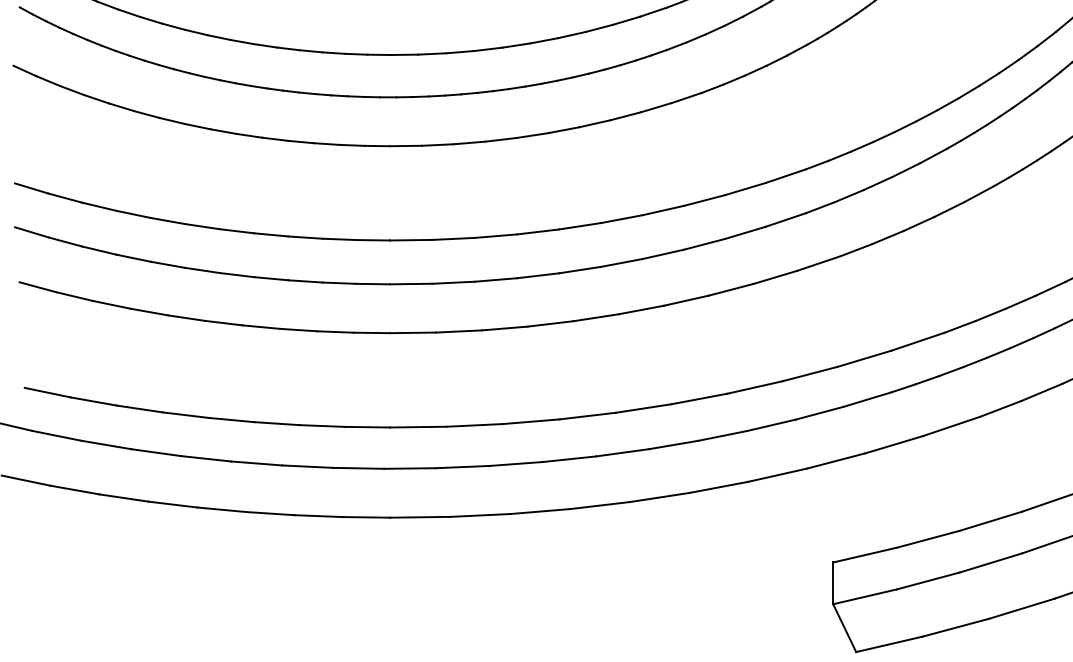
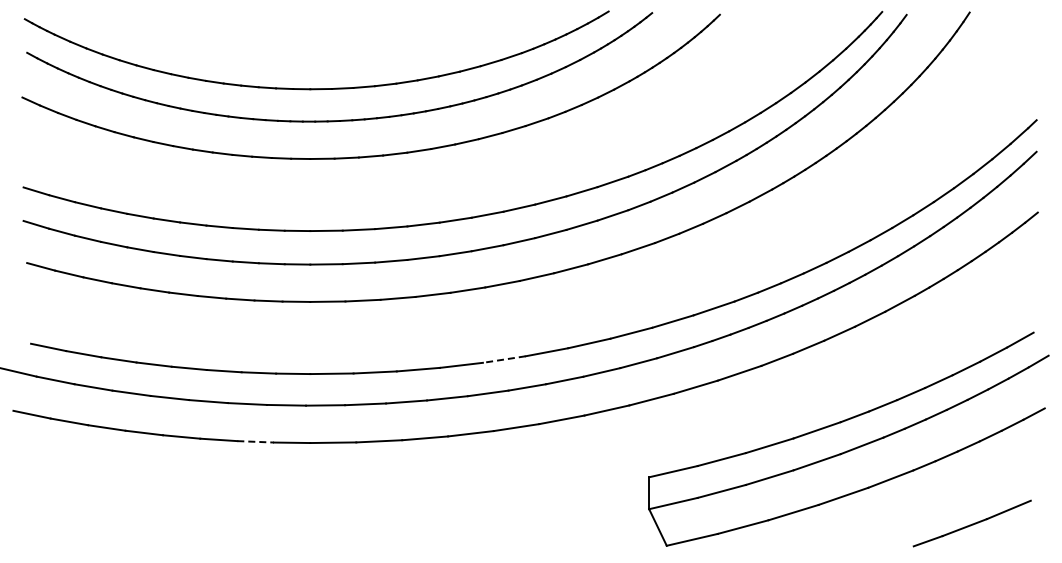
line: (643, 408) -> (504, 359), solid -> dashed
line: (319, 515) -> (256, 441), solid -> dashed

